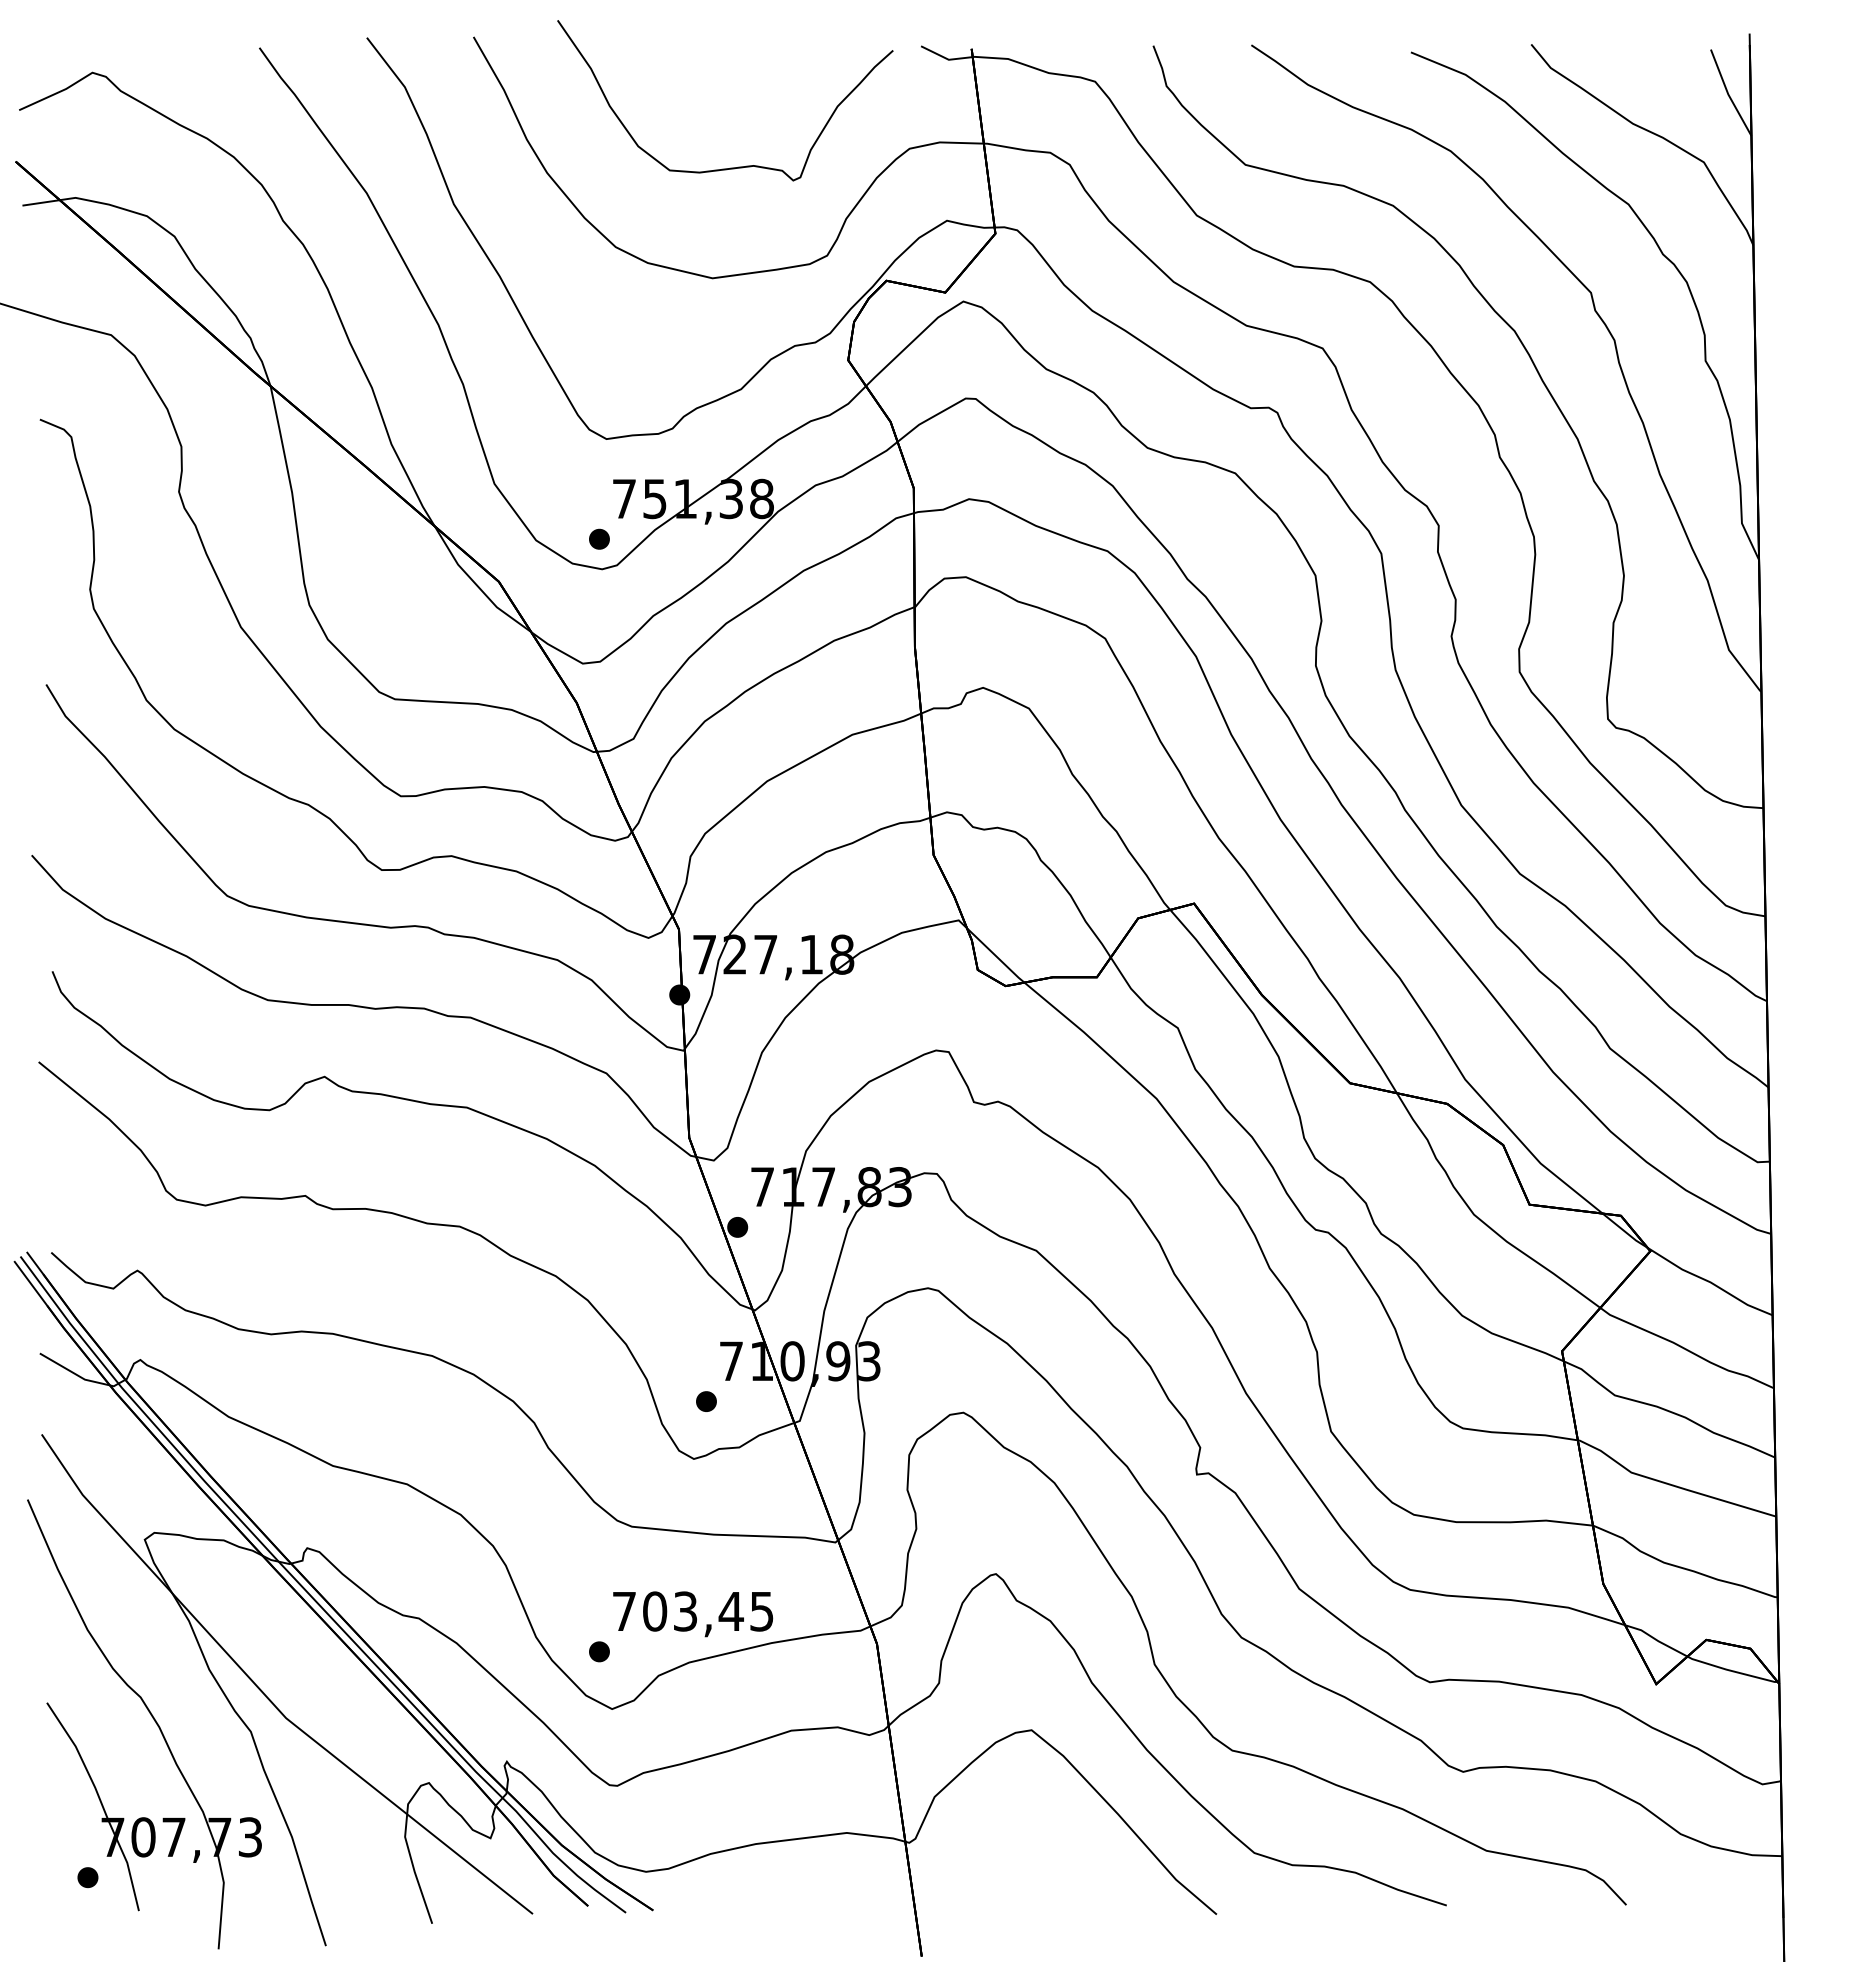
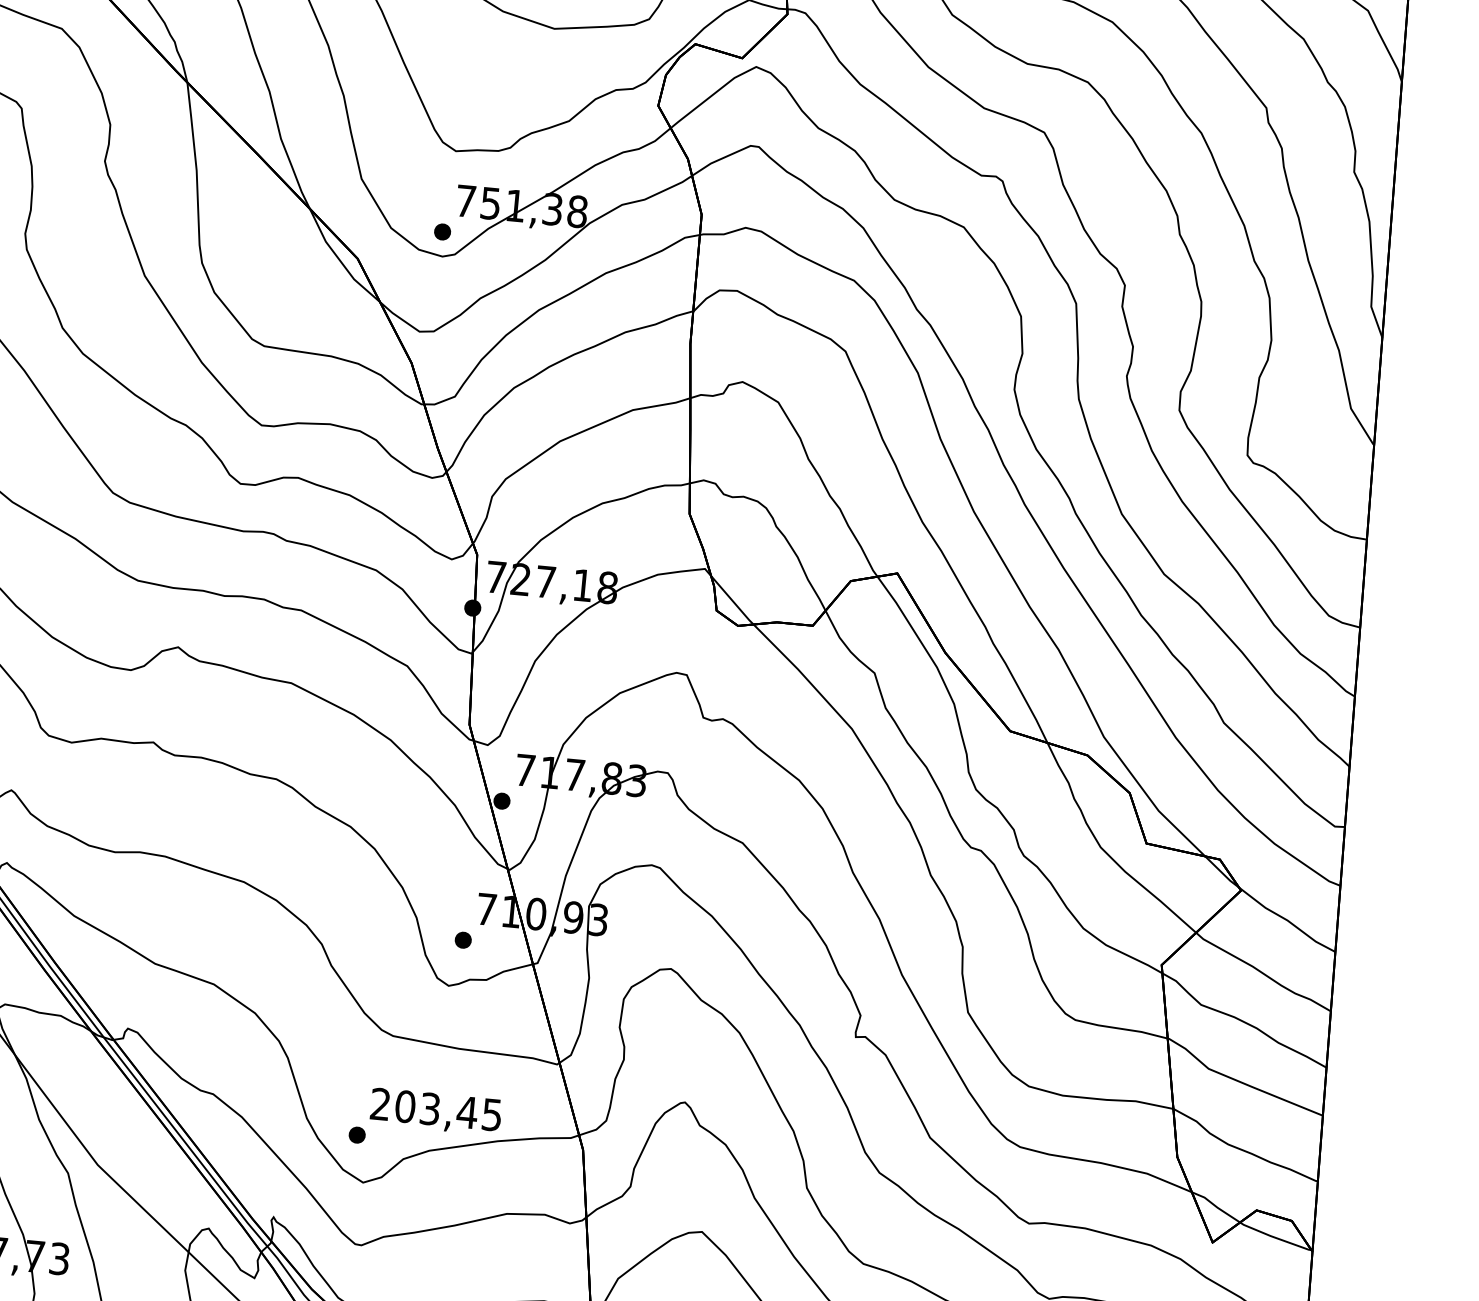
text: (623, 1610) -> (379, 1103), 703,45 -> 203,45

